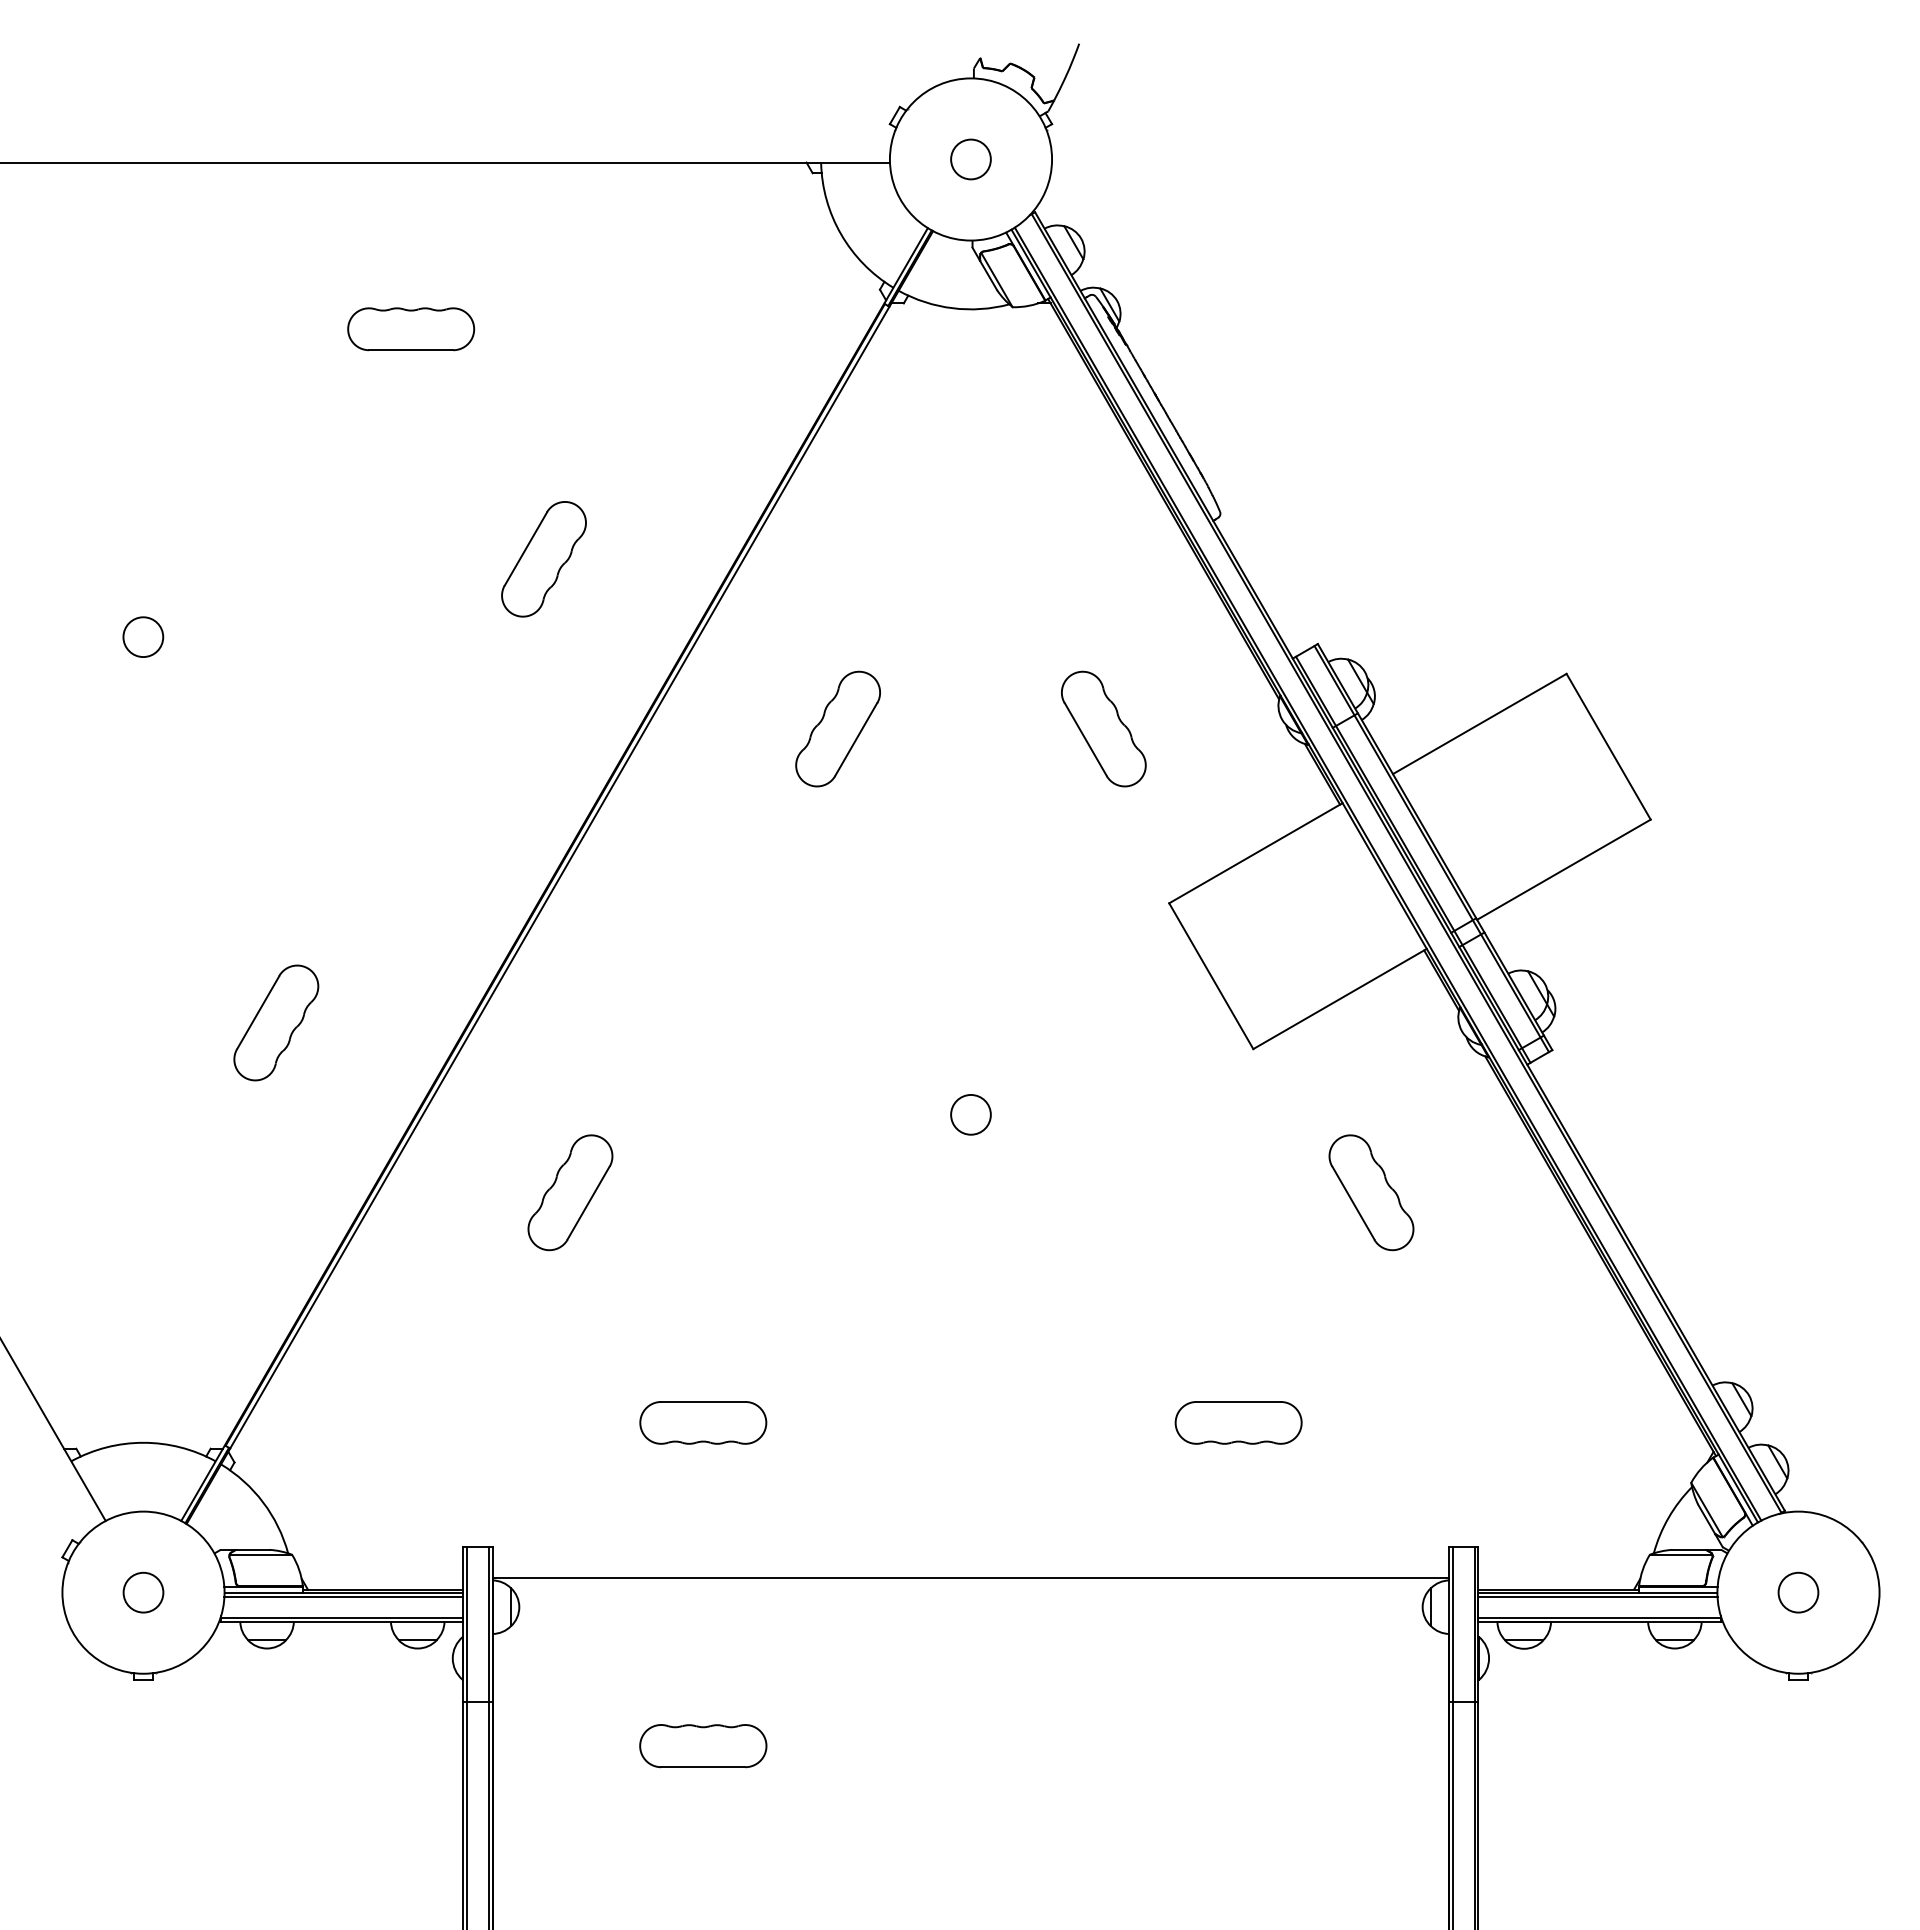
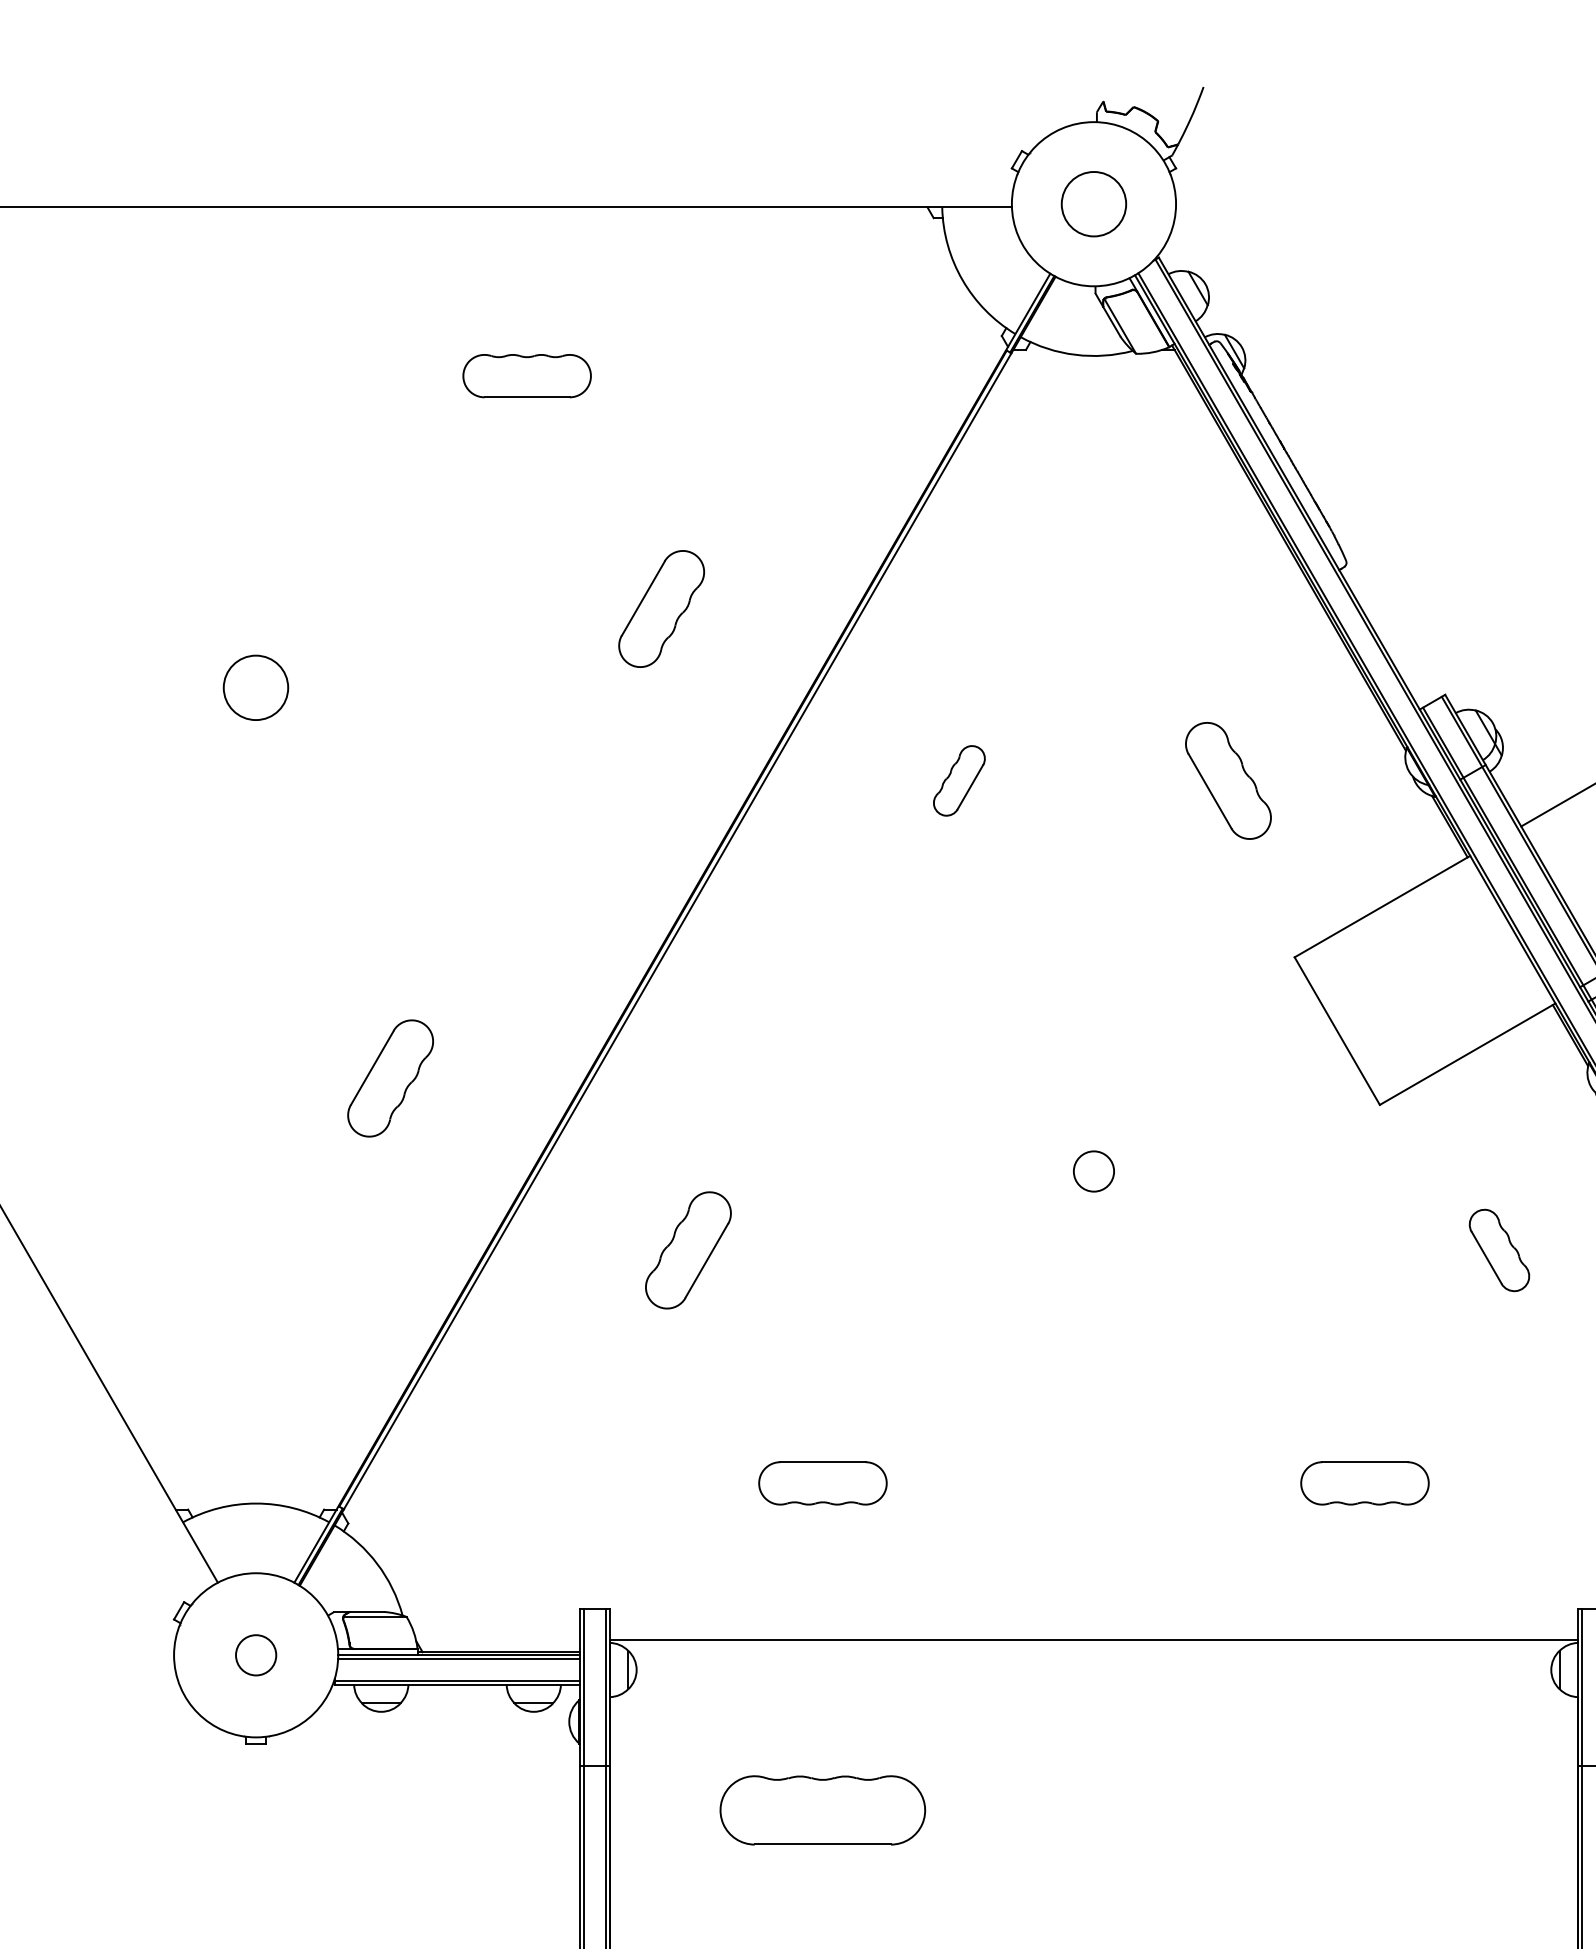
circle: (970, 159) -> (1093, 204), size x1.6
circle: (143, 637) -> (256, 688), size x1.6
part: (837, 728) -> (958, 780), size x0.6
part: (1371, 1192) -> (1499, 1250), size x0.7
part: (703, 1746) -> (823, 1811), size x1.6

